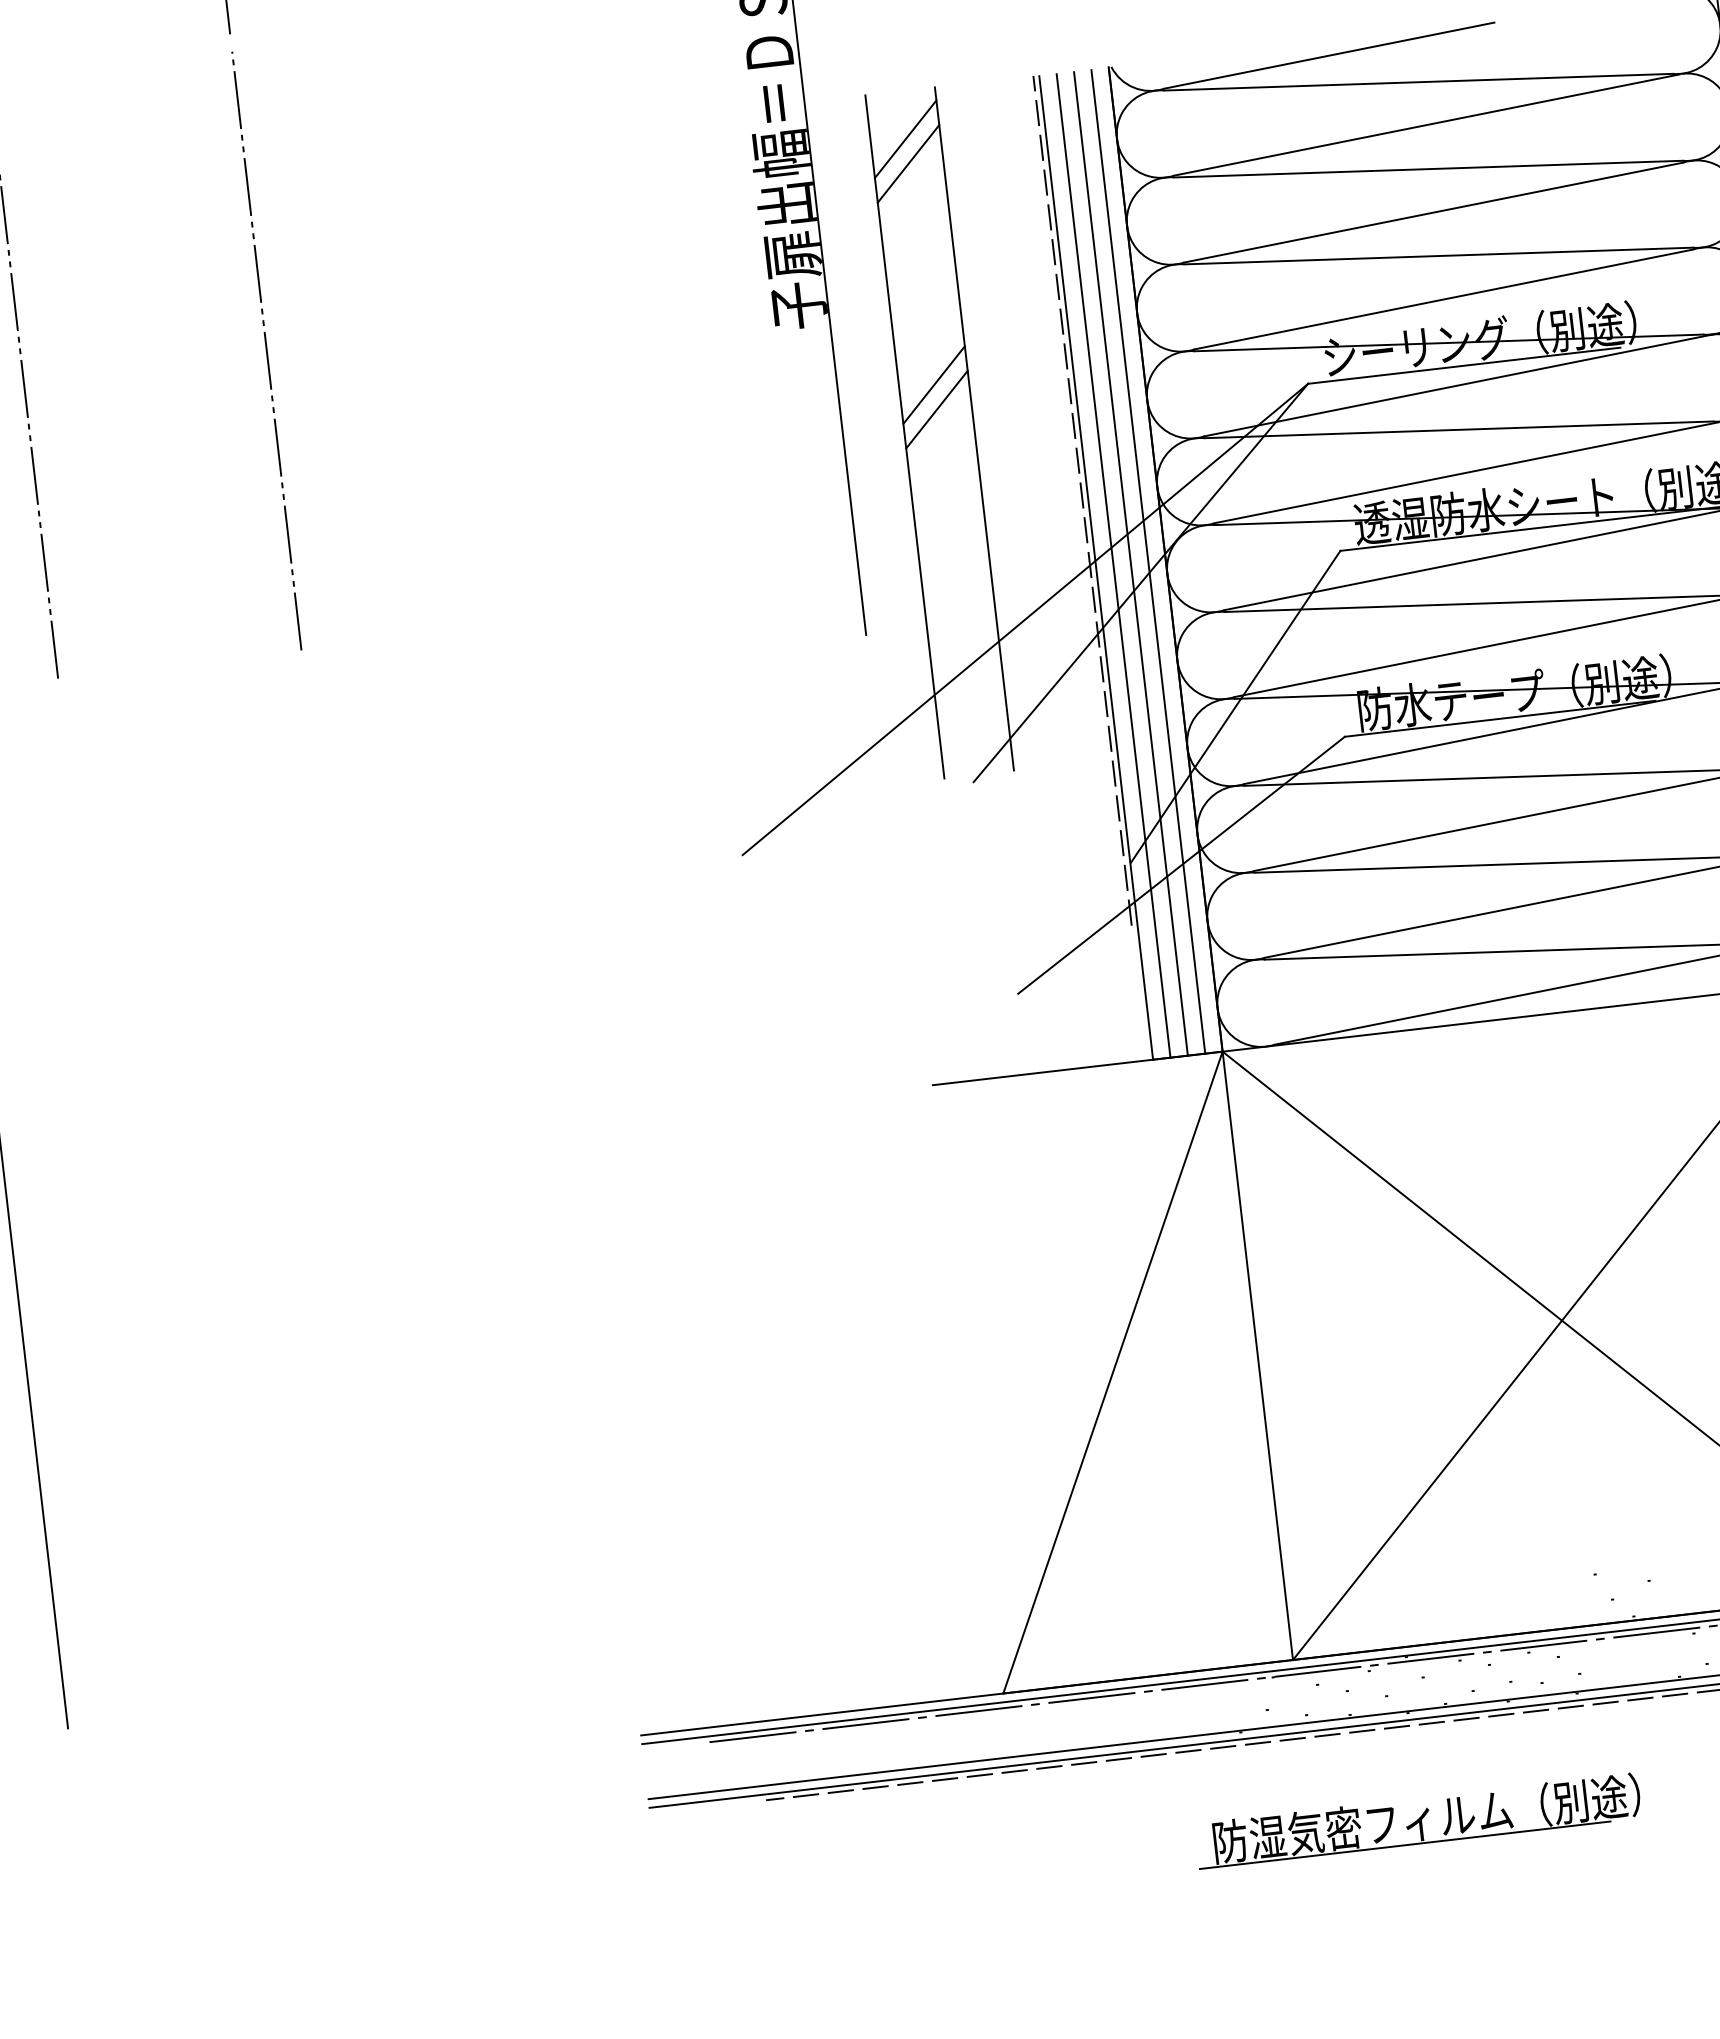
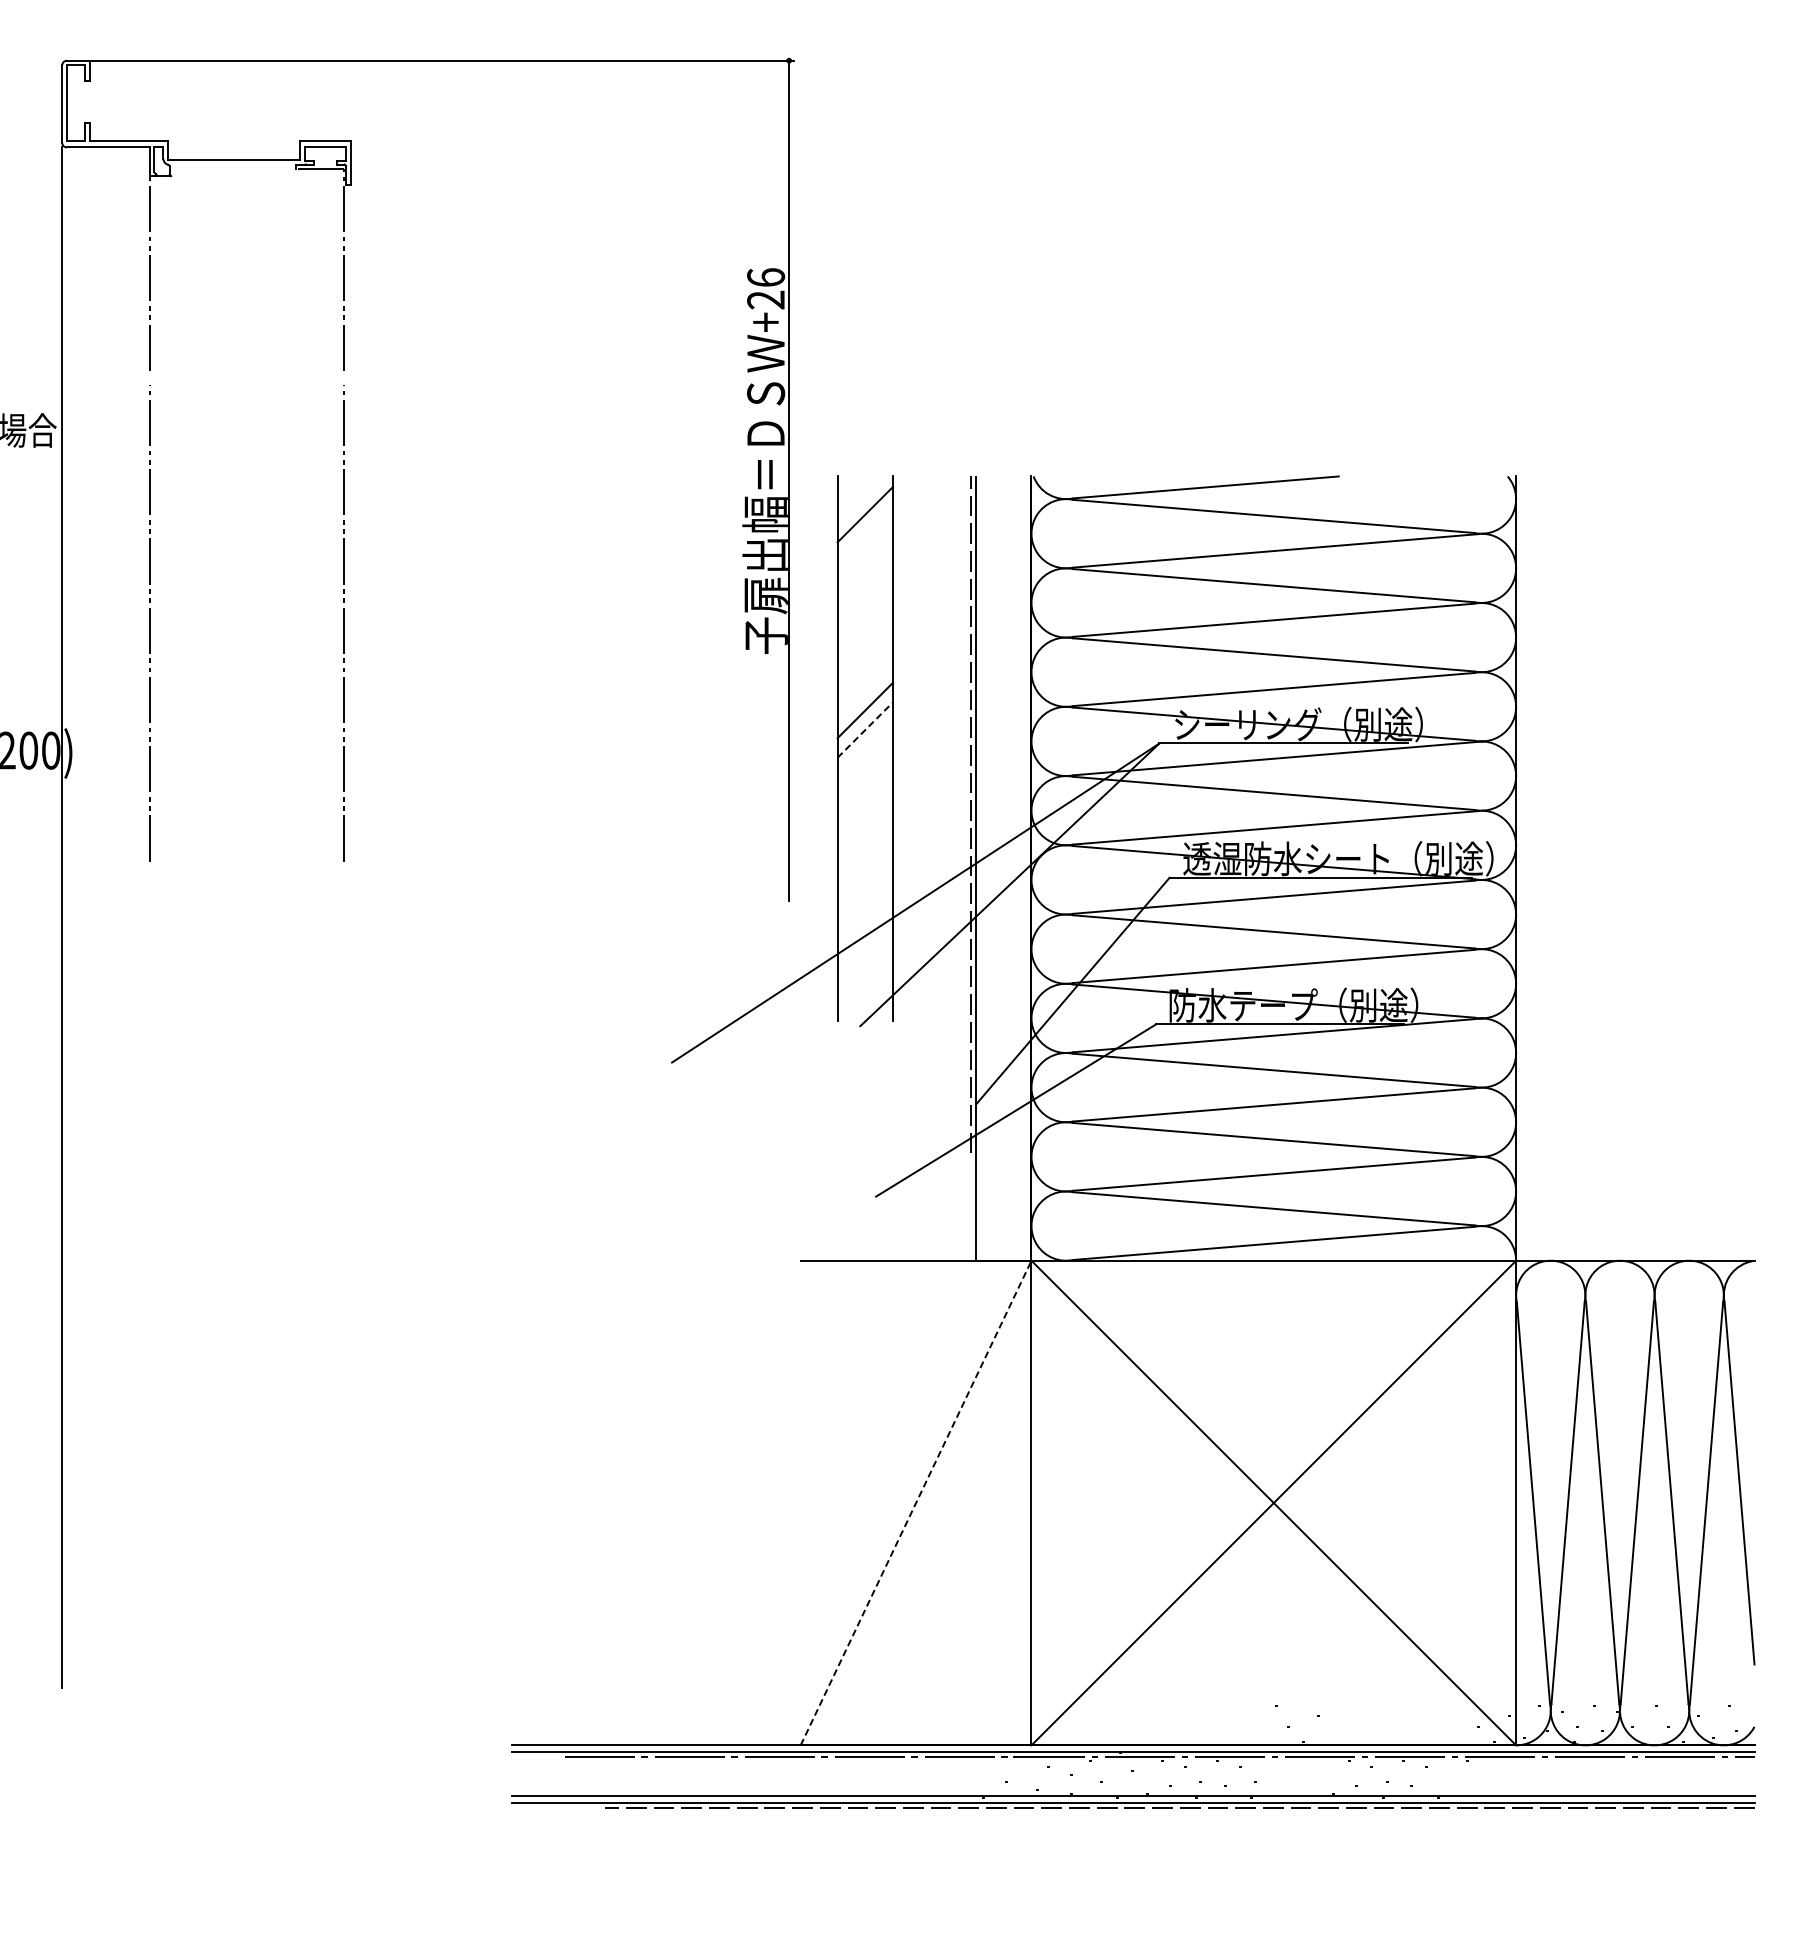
line: (908, 162) -> (865, 533), removed
line: (937, 408) -> (865, 729), solid -> dashed
line: (1148, 561) -> (1017, 868), removed
line: (1130, 563) -> (1003, 868), removed
line: (1112, 565) -> (989, 868), removed
line: (1113, 1371) -> (916, 1502), solid -> dashed
part: (1417, 1820) -> (1114, 1882), removed

